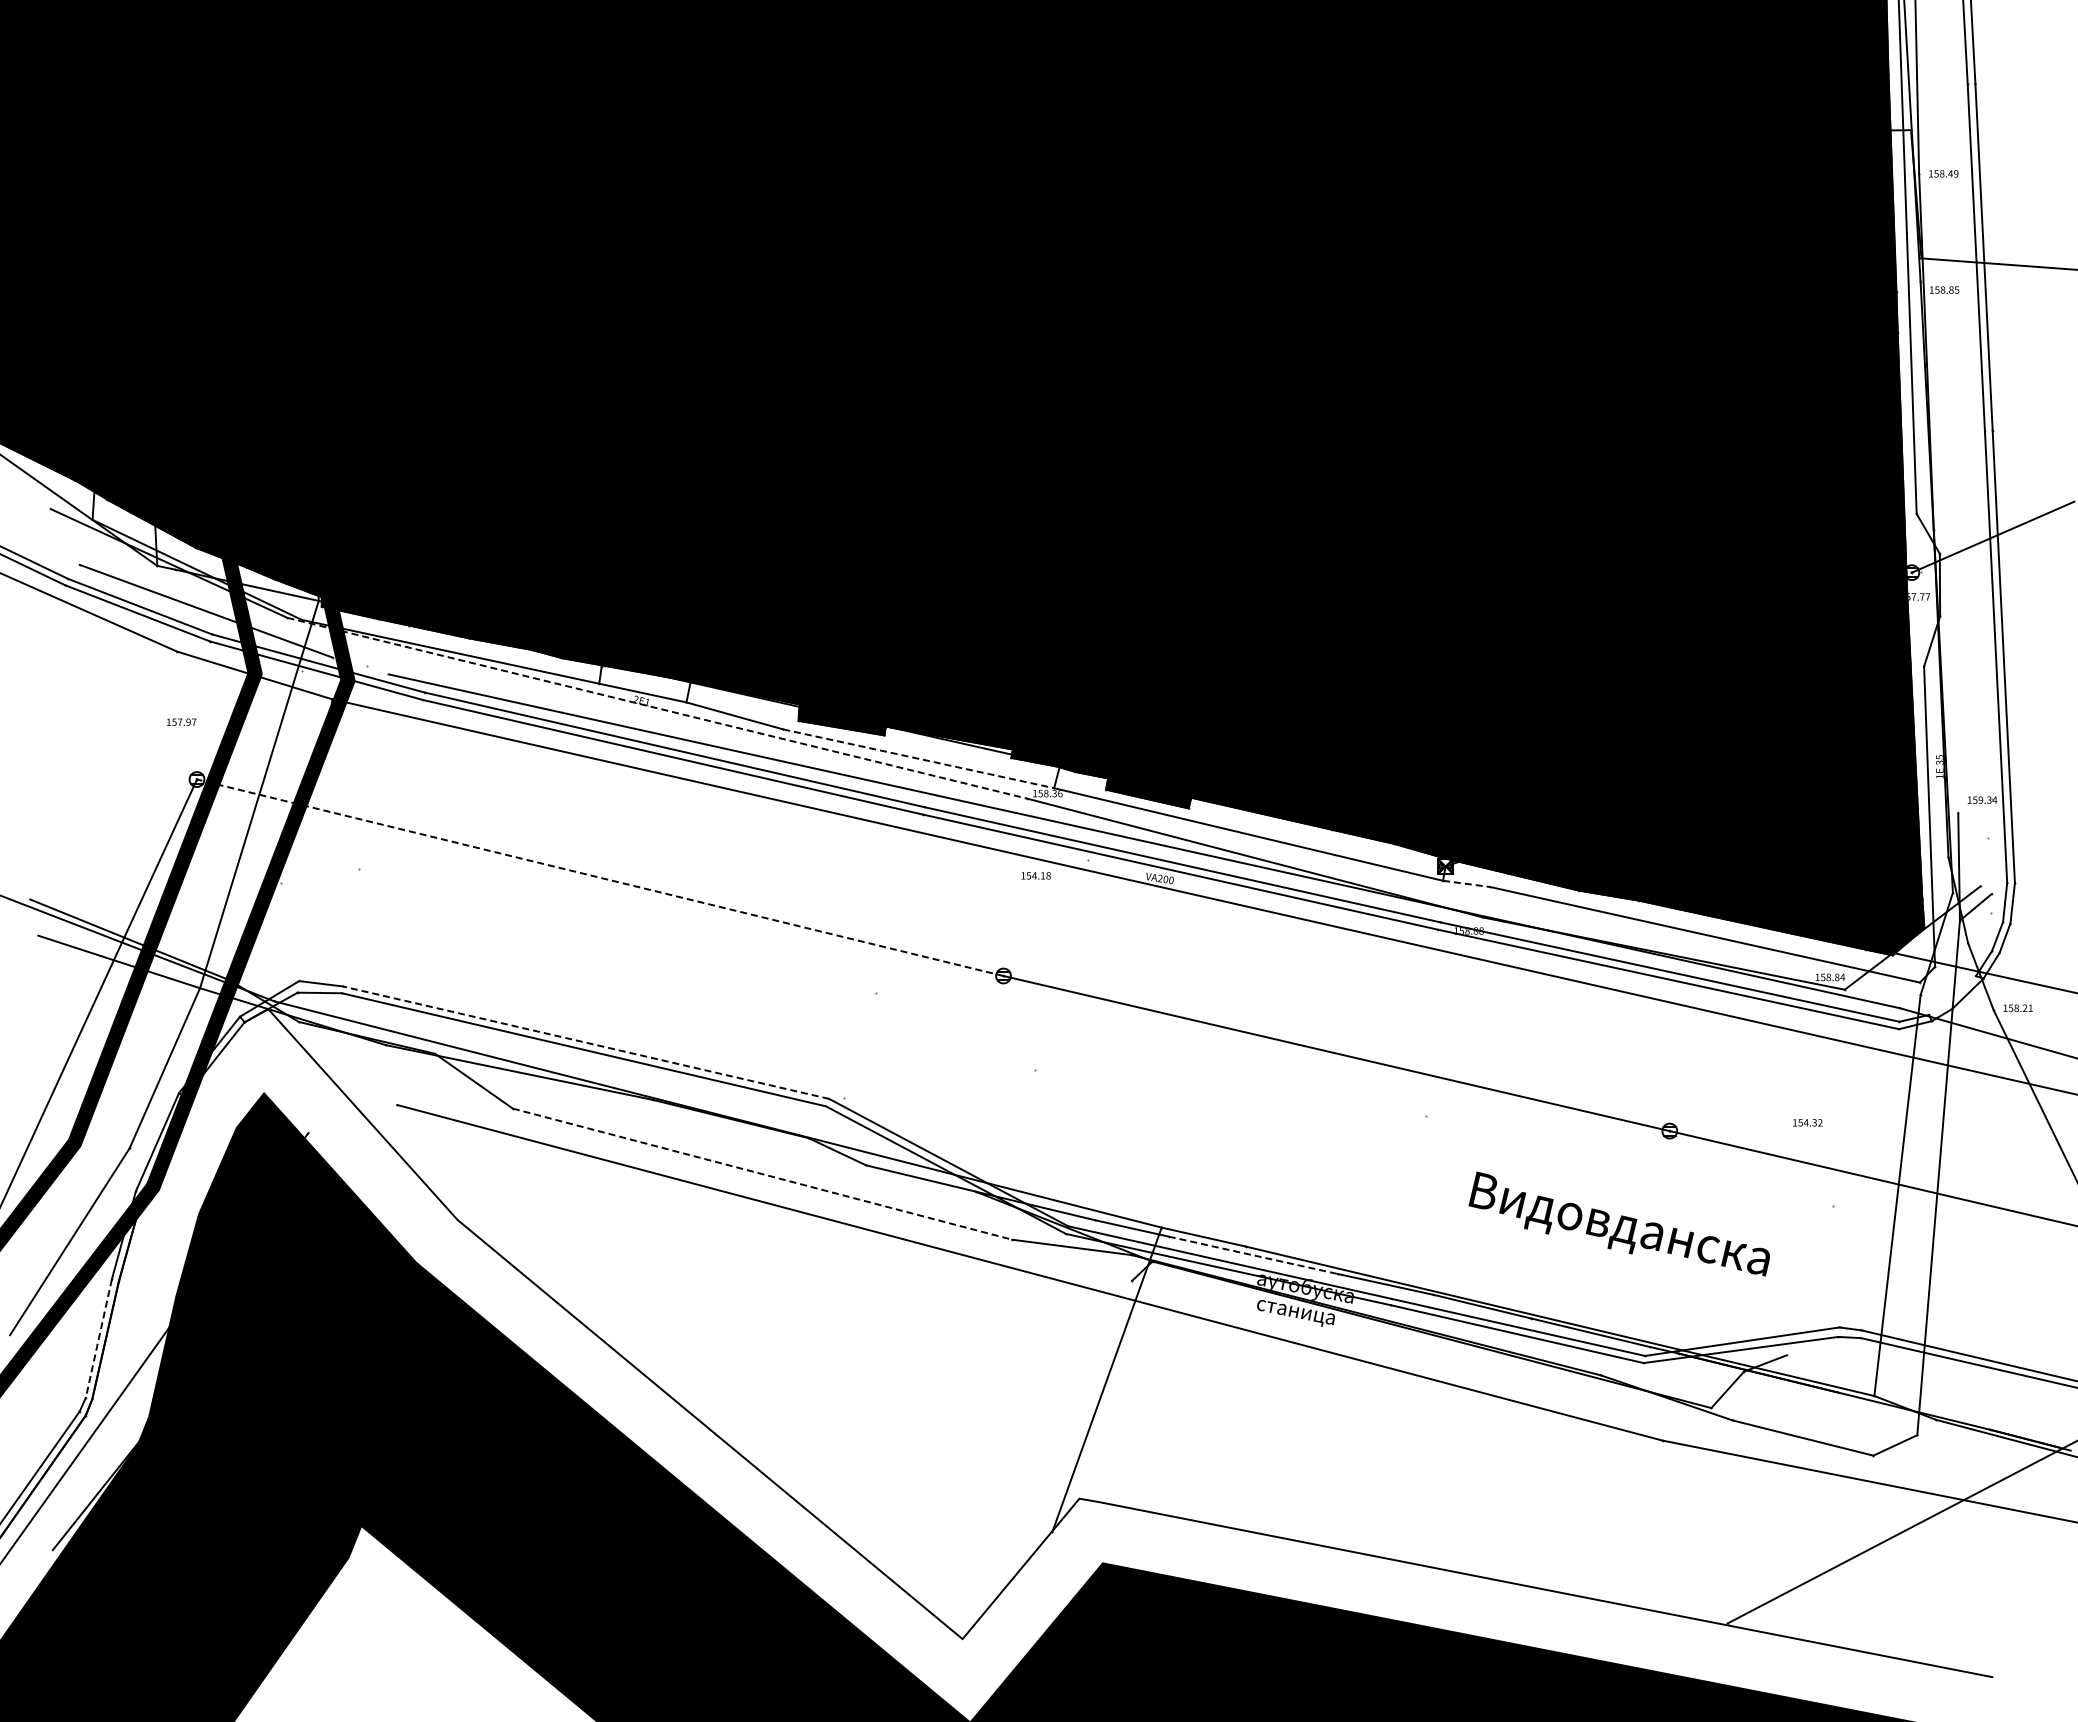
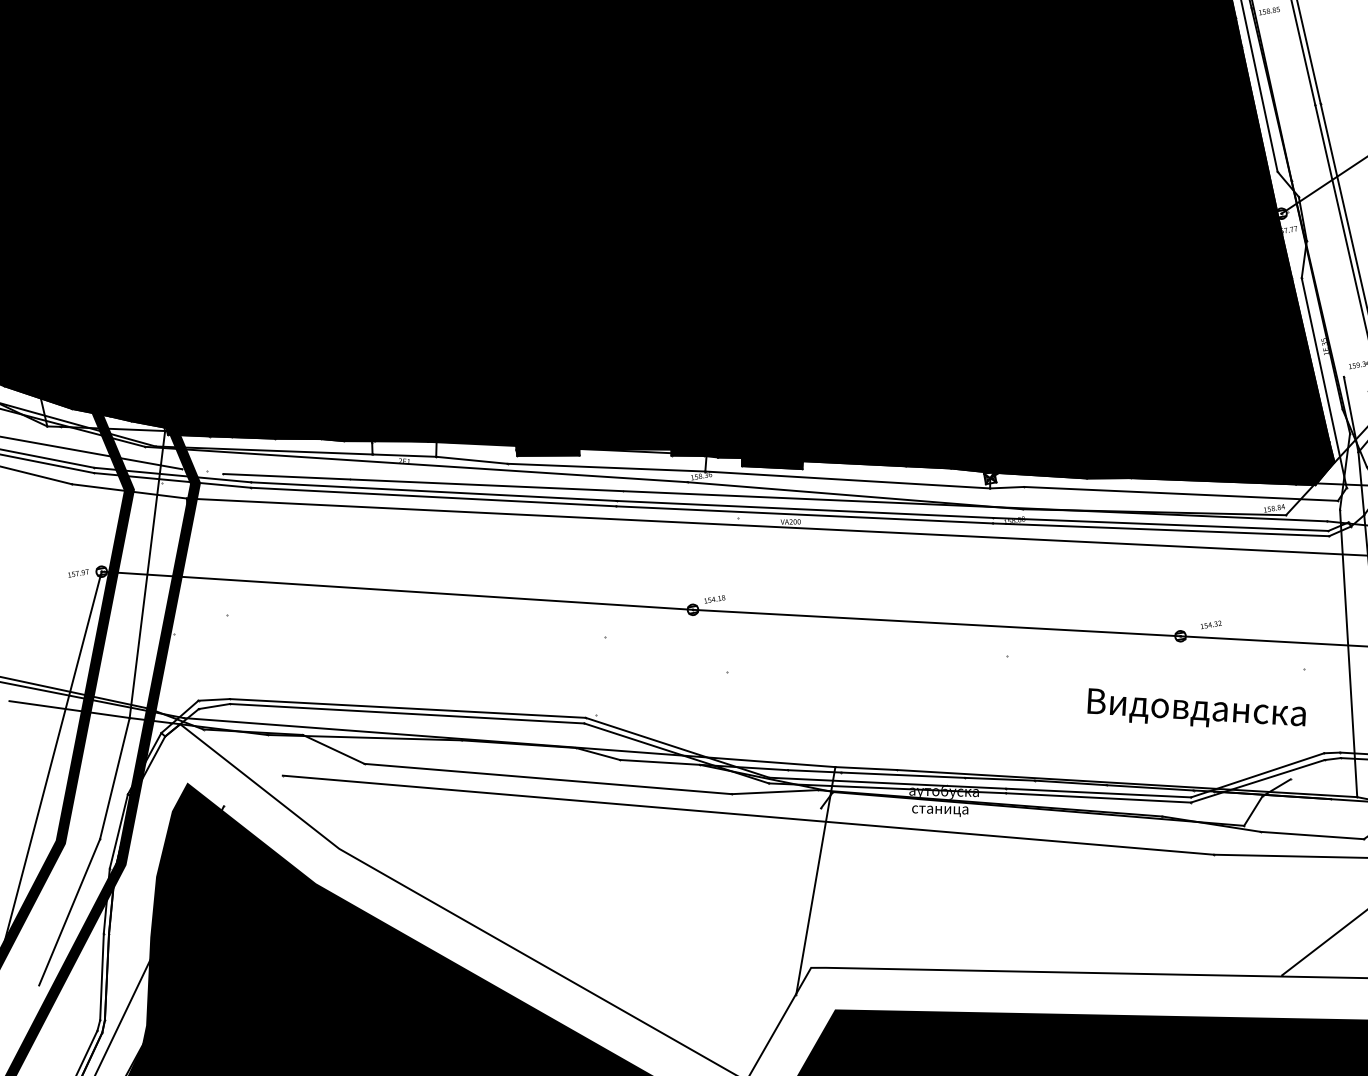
line: (657, 708) -> (416, 464), dashed -> solid
text: (181, 721) -> (78, 572), moved
line: (918, 758) -> (606, 467), dashed -> solid
text: (1035, 875) -> (714, 599), moved
line: (599, 877) -> (396, 590), dashed -> solid
line: (1466, 883) -> (1006, 487), dashed -> solid
line: (586, 1042) -> (408, 708), dashed -> solid
text: (1807, 1122) -> (1210, 624), moved
line: (763, 1174) -> (548, 779), dashed -> solid
text: (1618, 1223) -> (1195, 707), moved
line: (1253, 1255) -> (903, 775), dashed -> solid
line: (98, 1338) -> (101, 976), dashed -> solid

